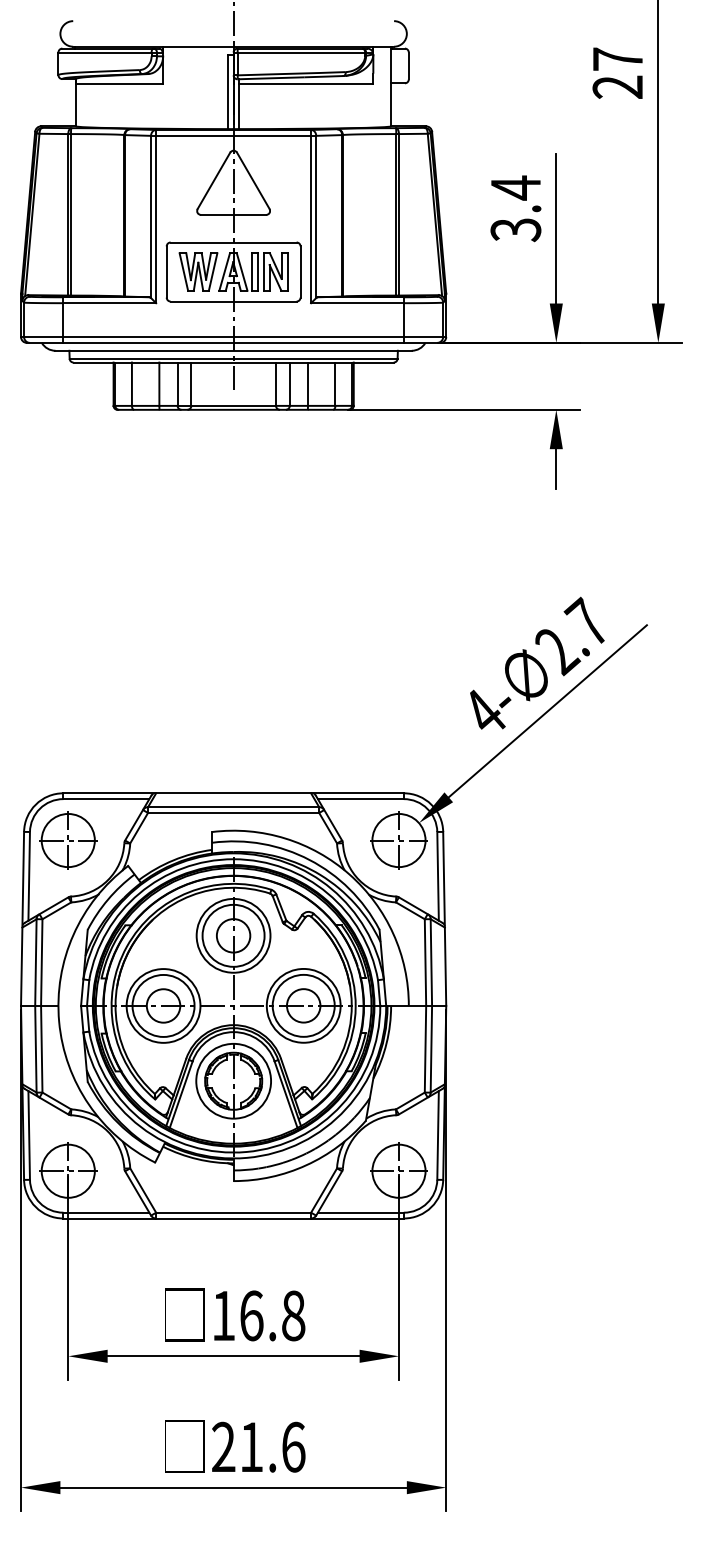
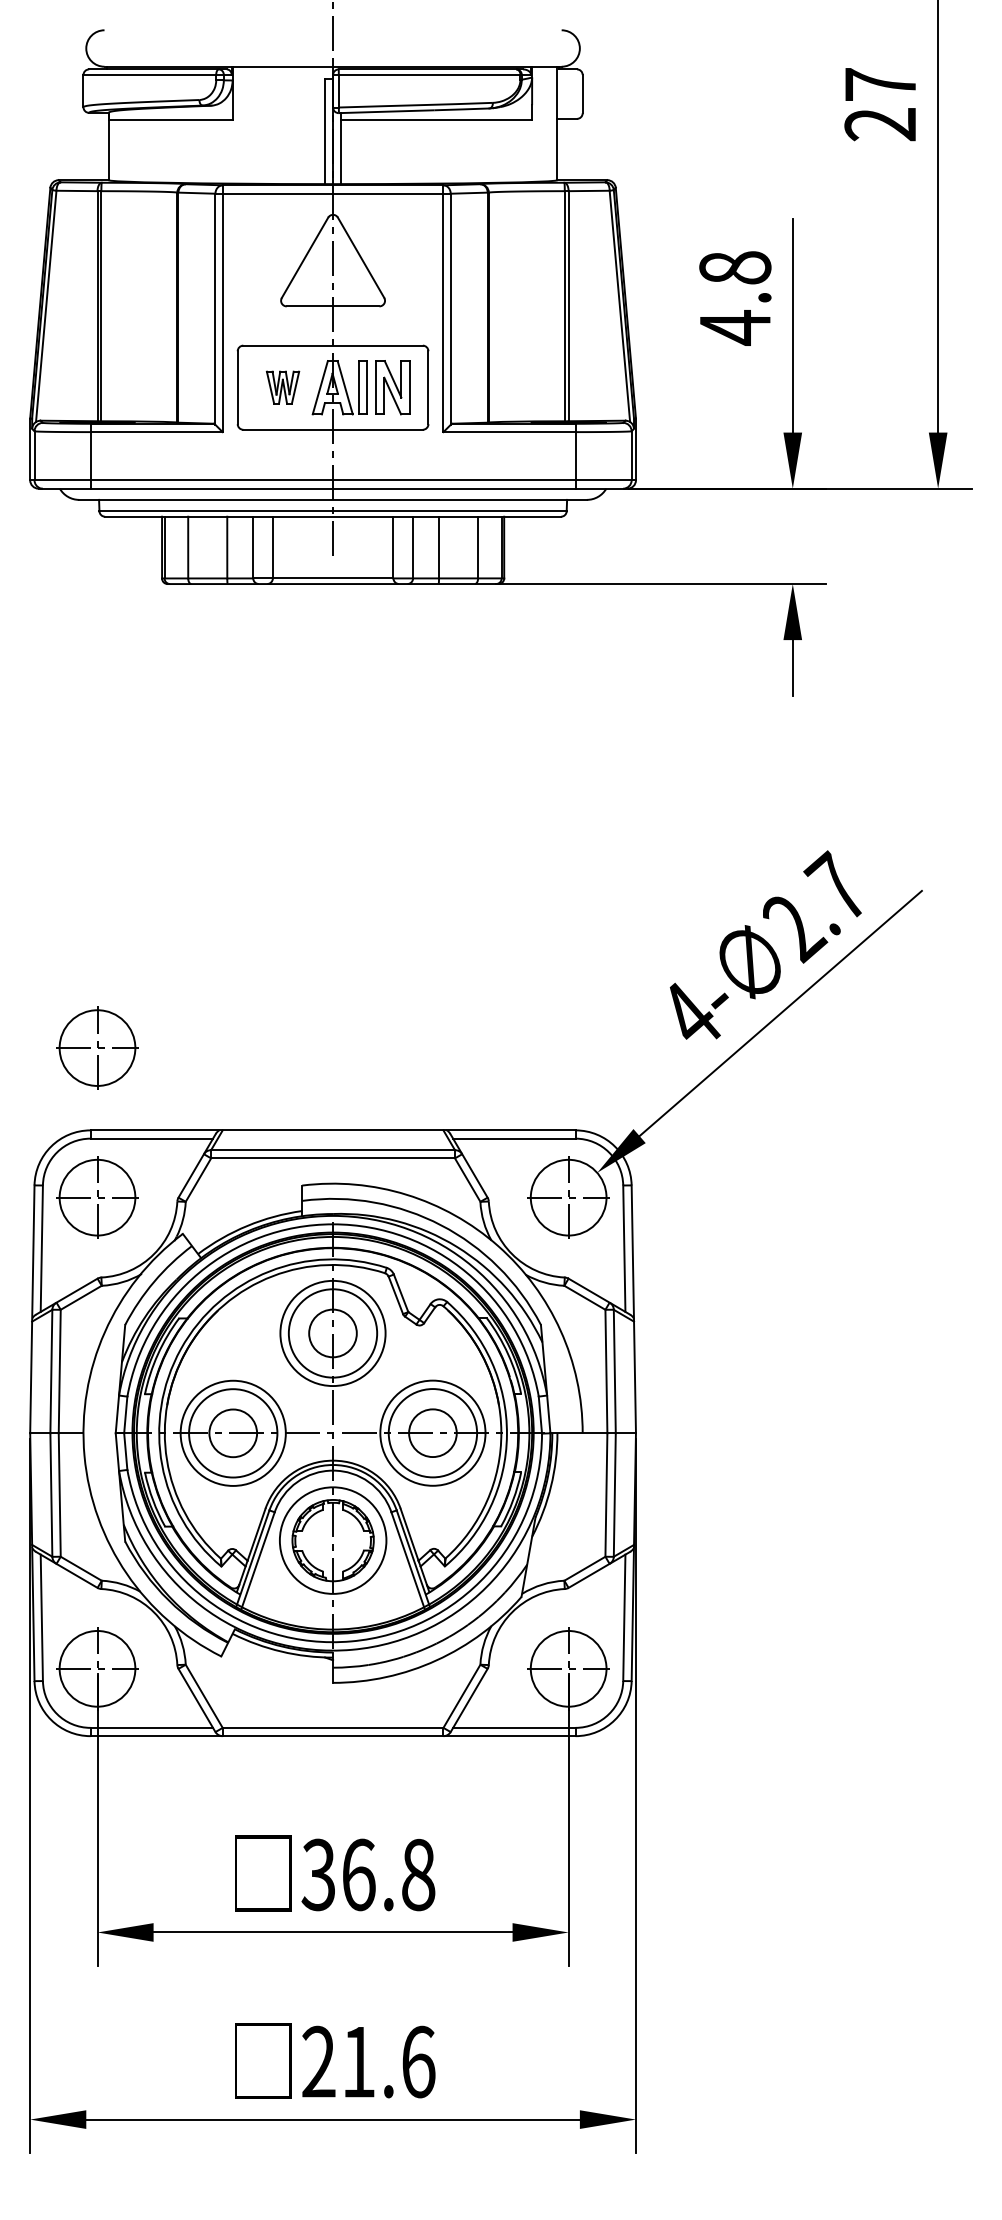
text: (515, 208) -> (734, 297), 3.4 -> 4.8
part: (198, 271) -> (283, 386), size x0.6
part: (68, 735) -> (97, 1048), added
text: (222, 1315) -> (317, 1874), 16.8 -> 36.8

